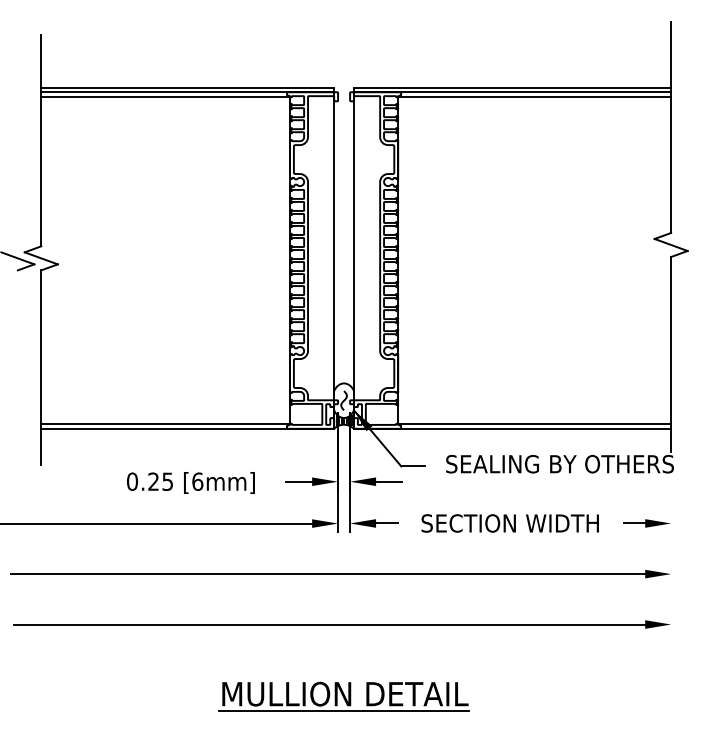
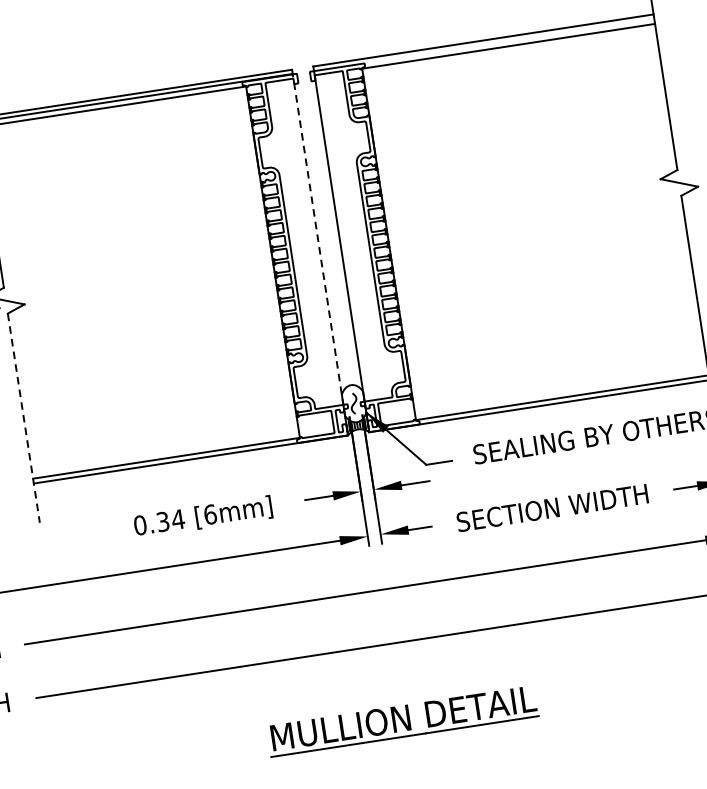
line: (512, 91) -> (483, 44), removed
line: (334, 258) -> (320, 252), solid -> dashed
line: (41, 367) -> (24, 417), solid -> dashed
text: (160, 481) -> (170, 520), 0.25 -> 0.34

